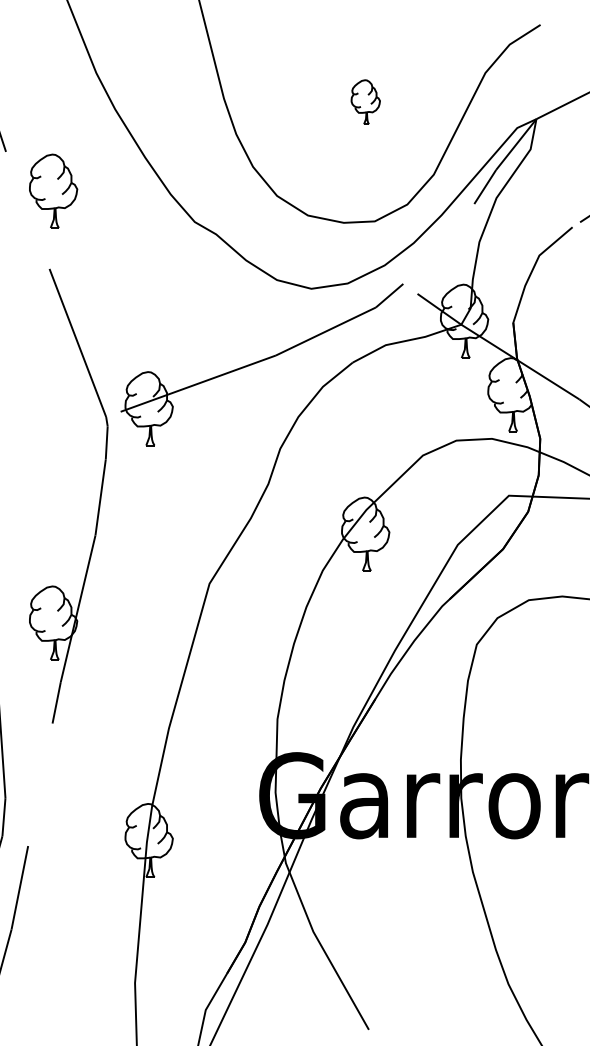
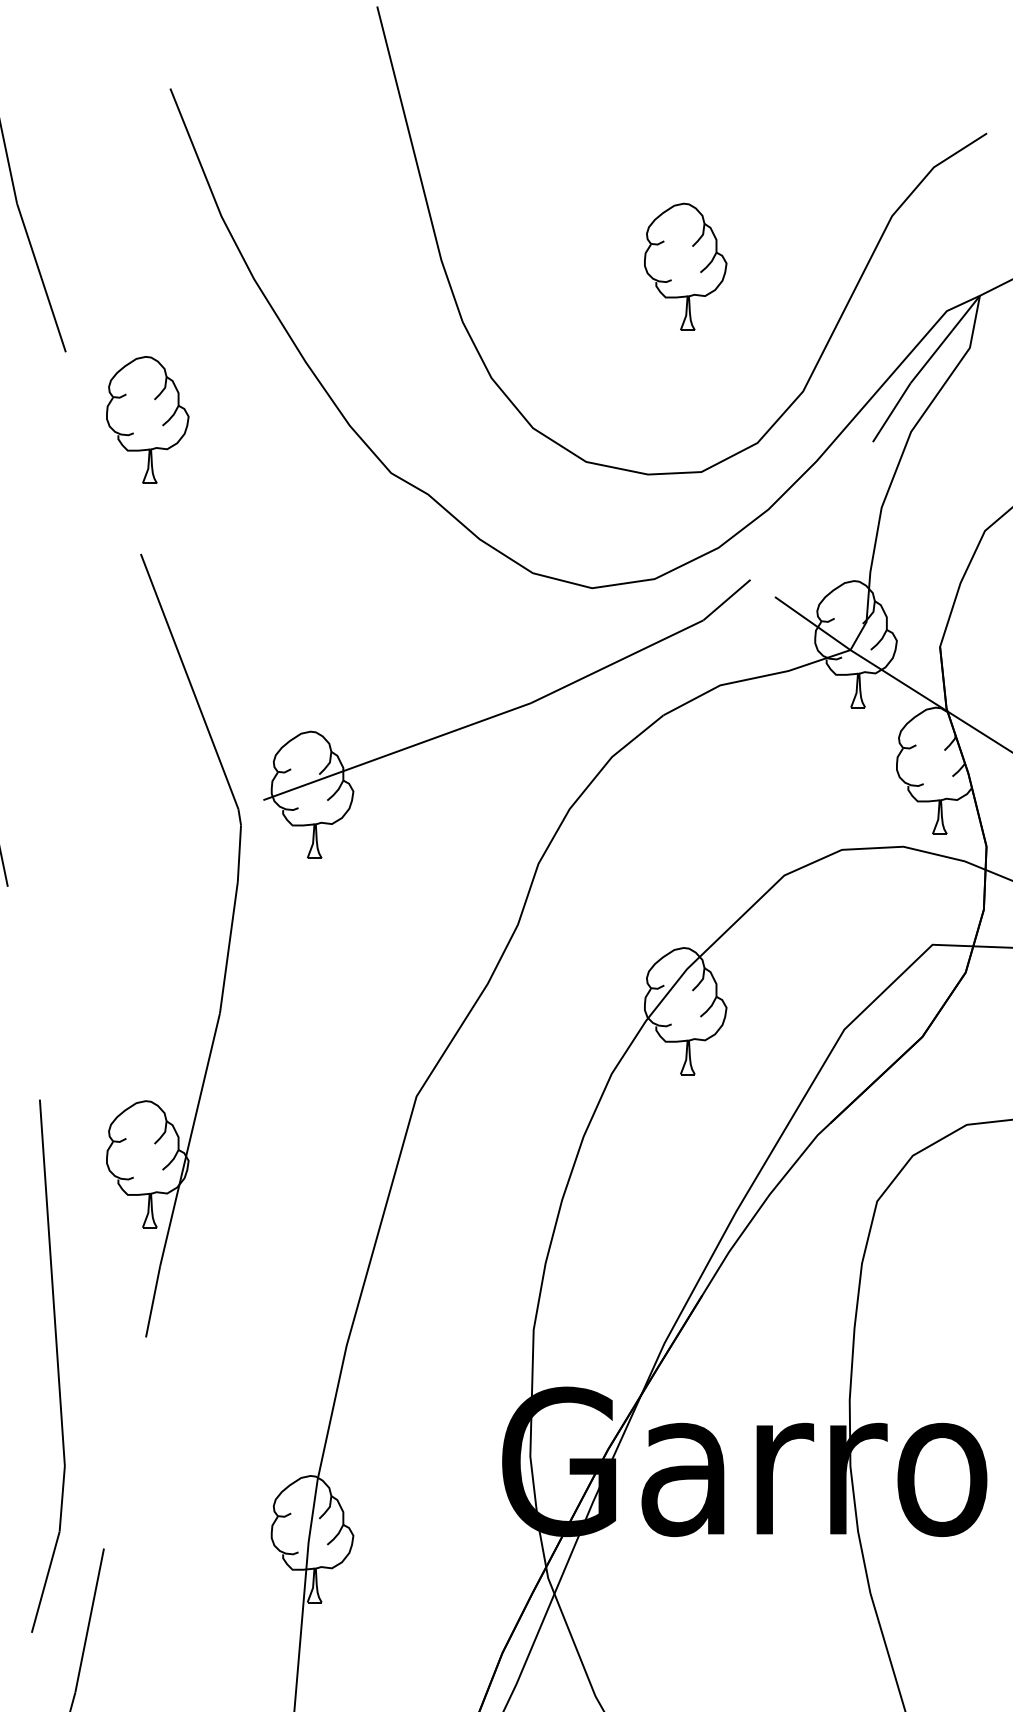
part: (365, 101) -> (685, 265), size x1.67

